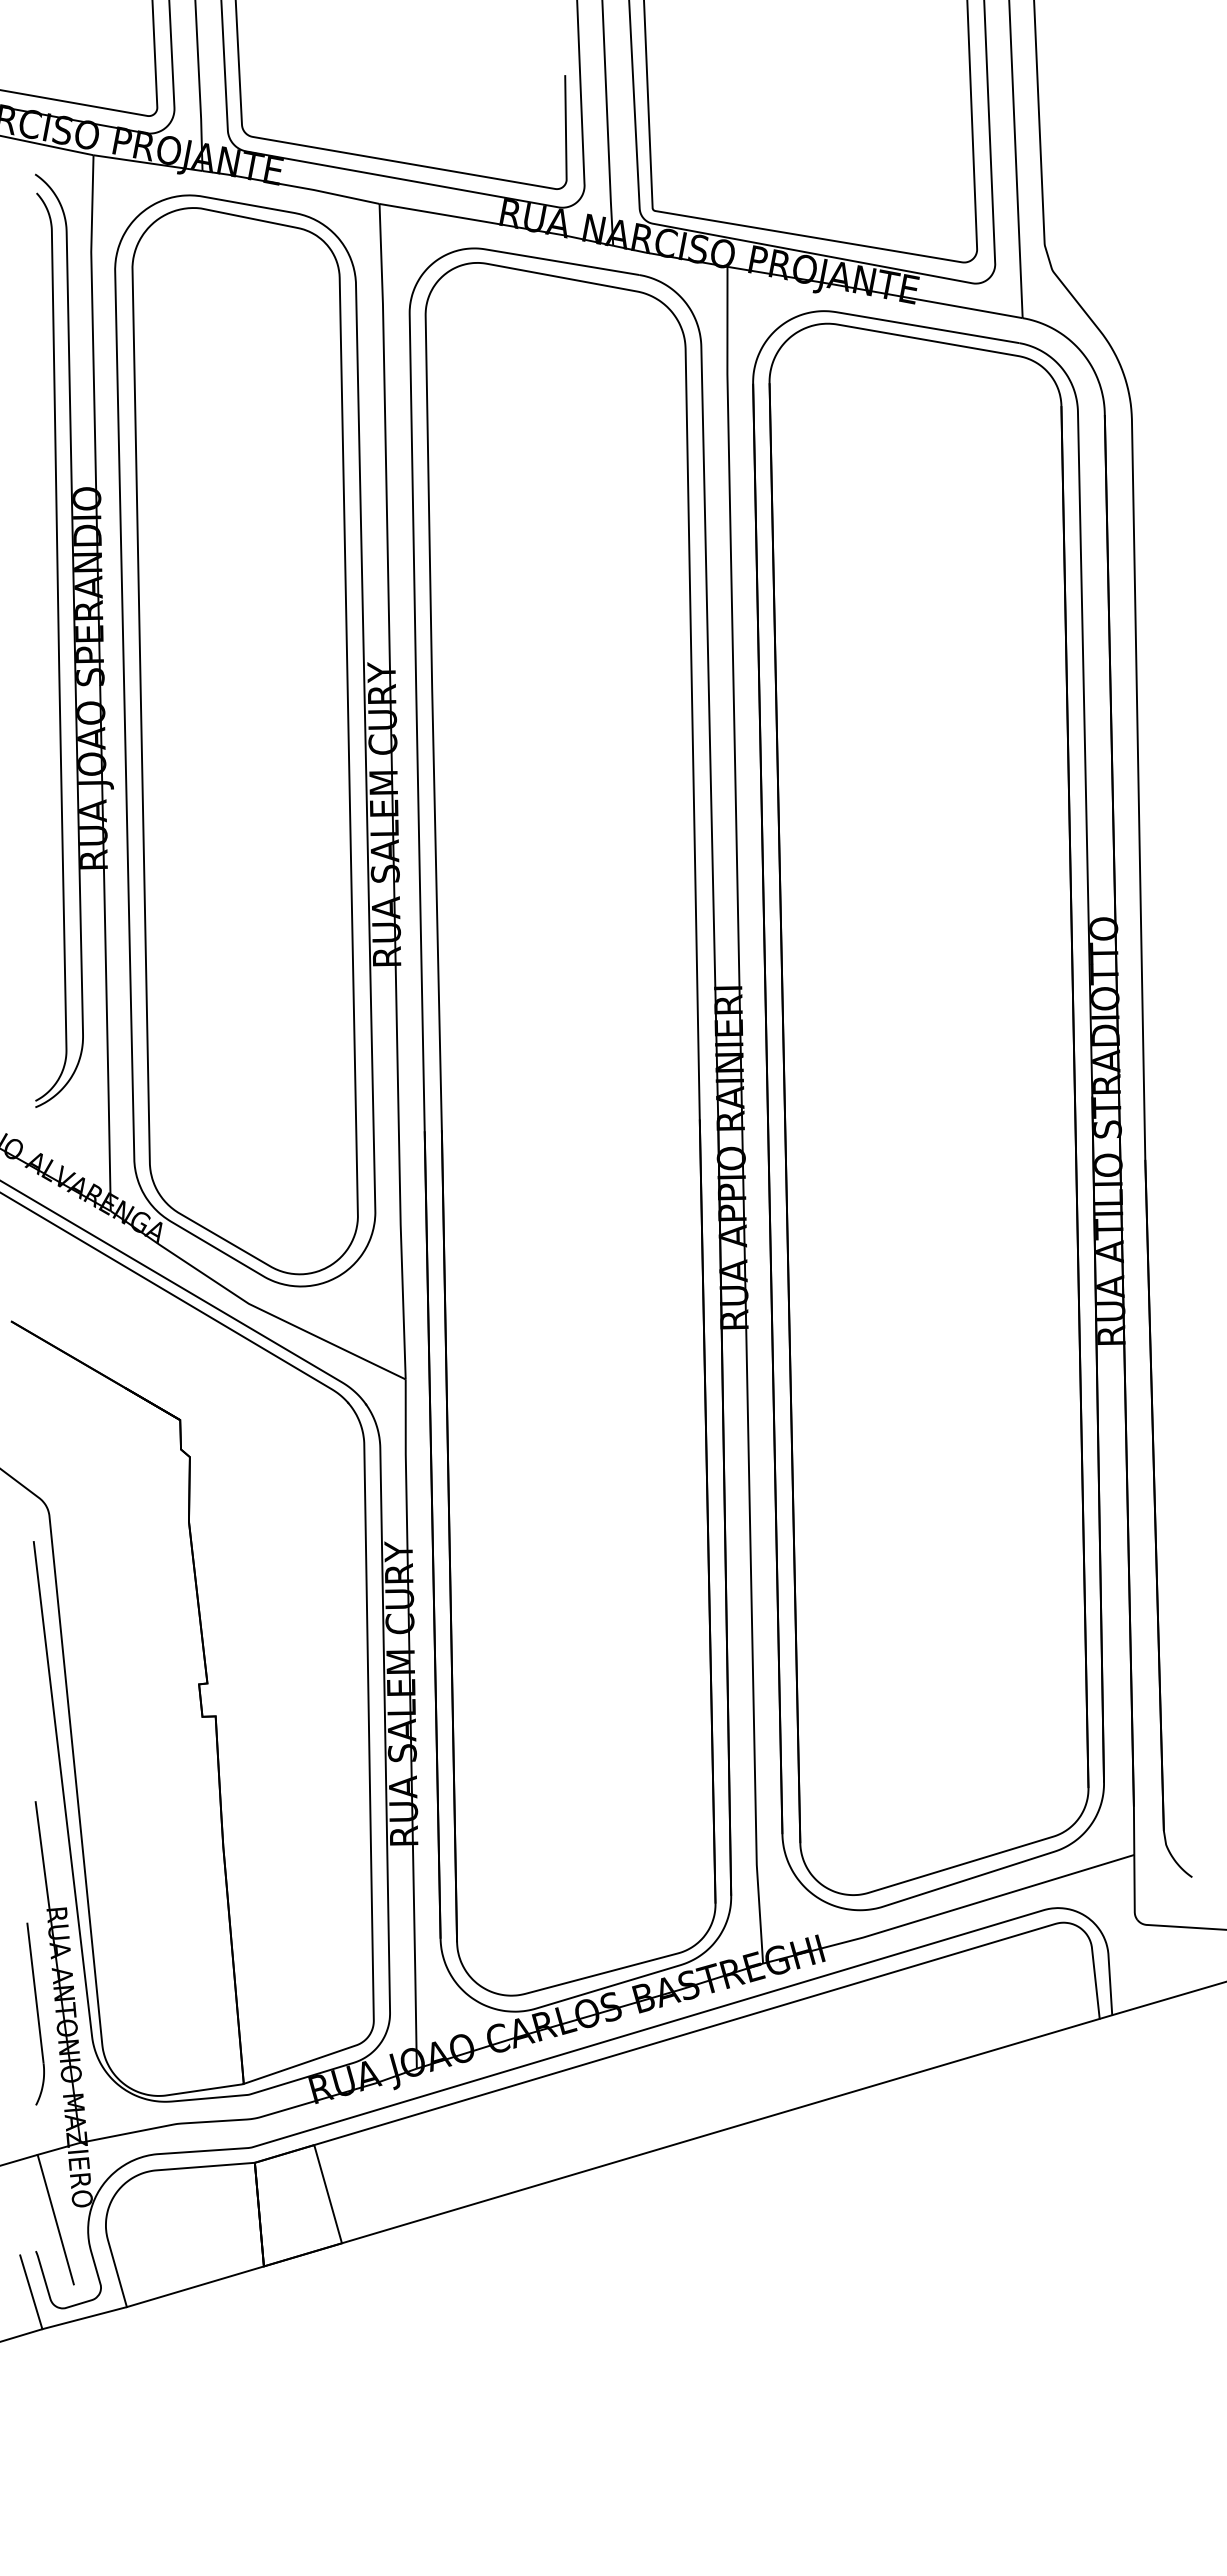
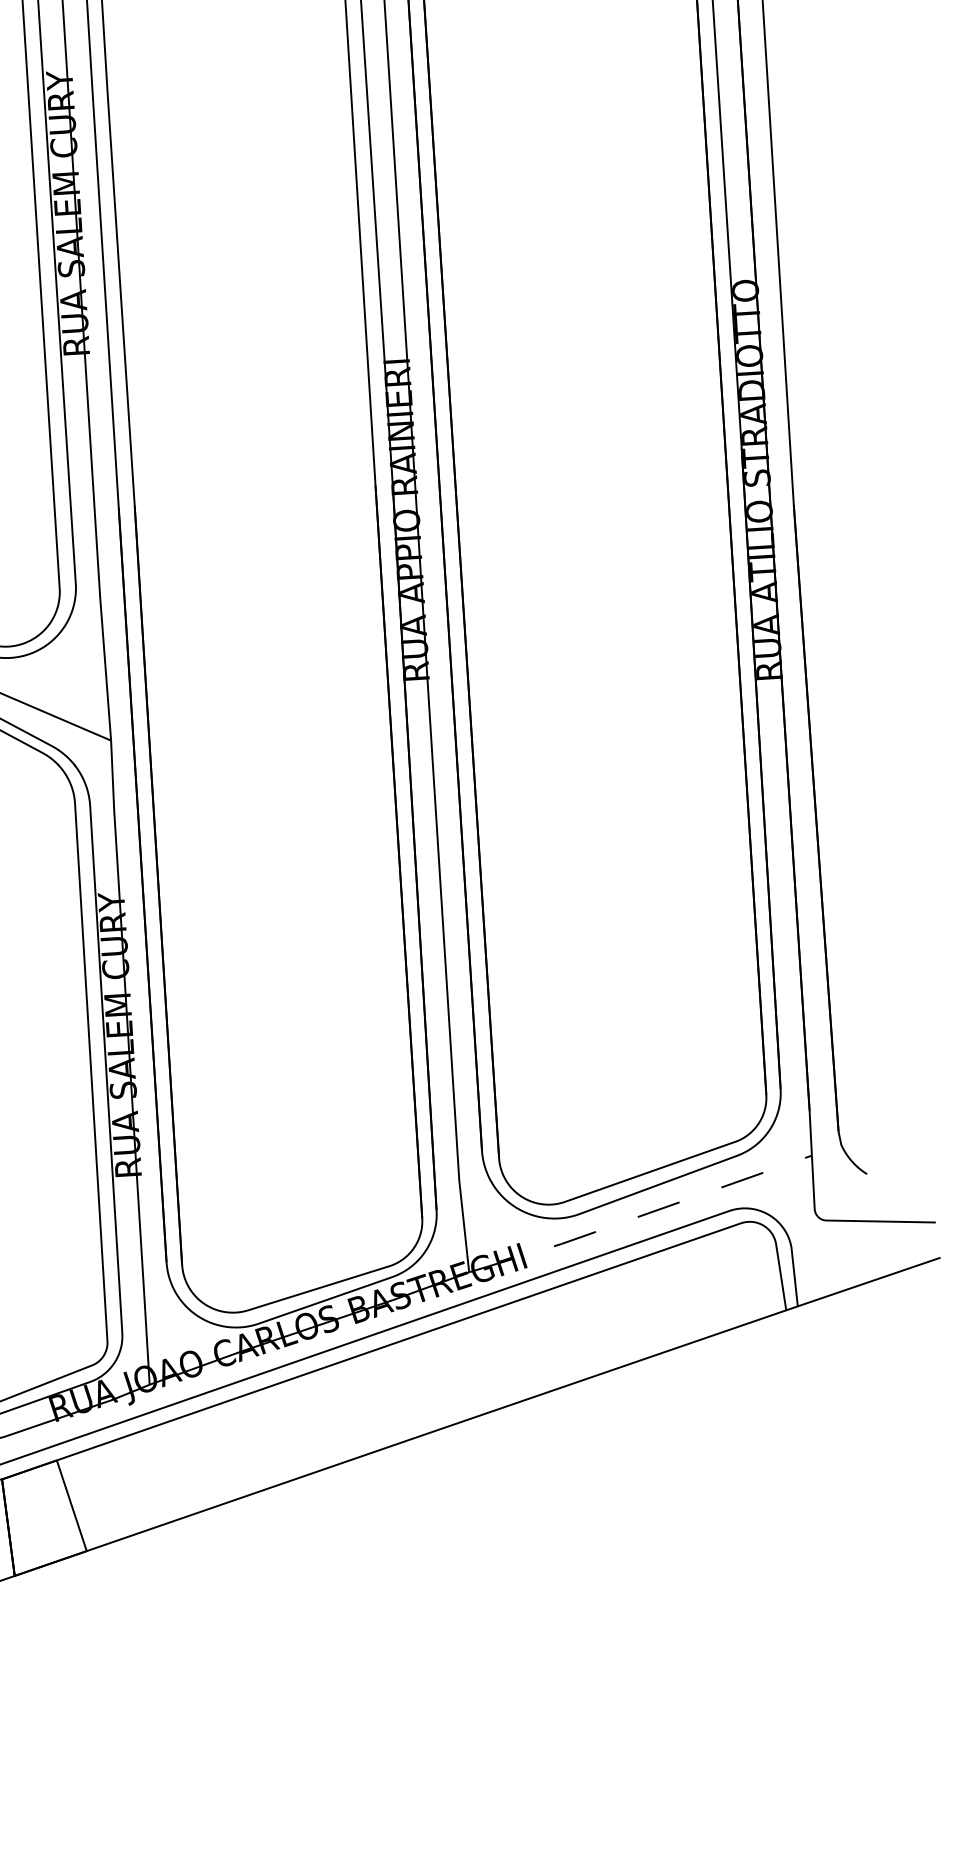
line: (948, 1911) -> (640, 1216), solid -> dashed

